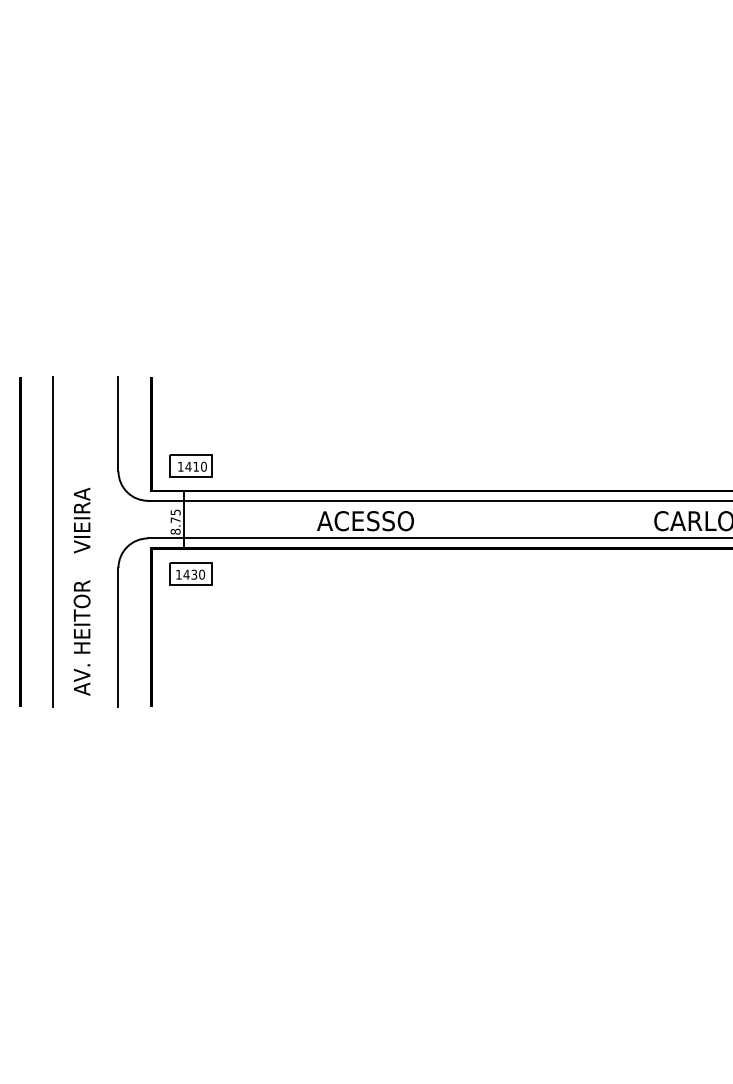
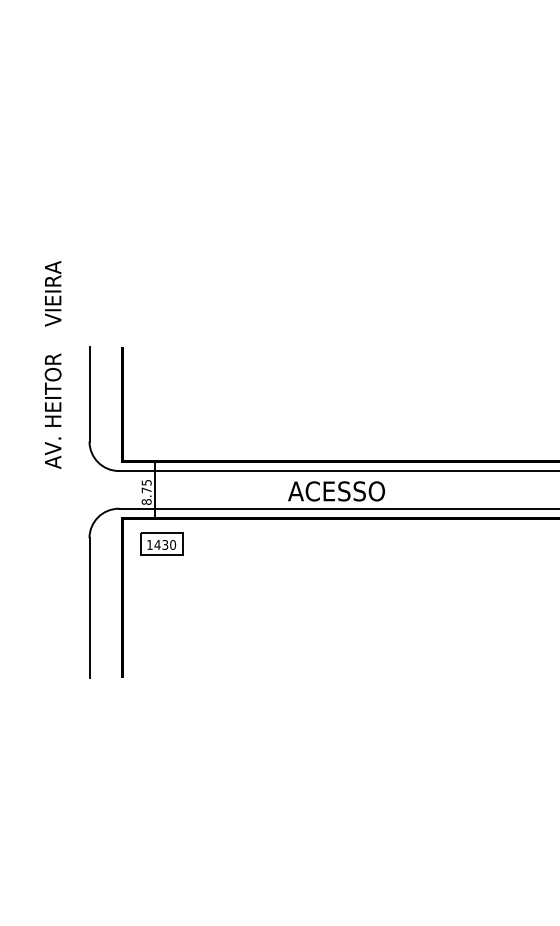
part: (190, 465) -> (161, 435), removed
line: (52, 541) -> (23, 511), removed
text: (81, 591) -> (52, 364), moved

